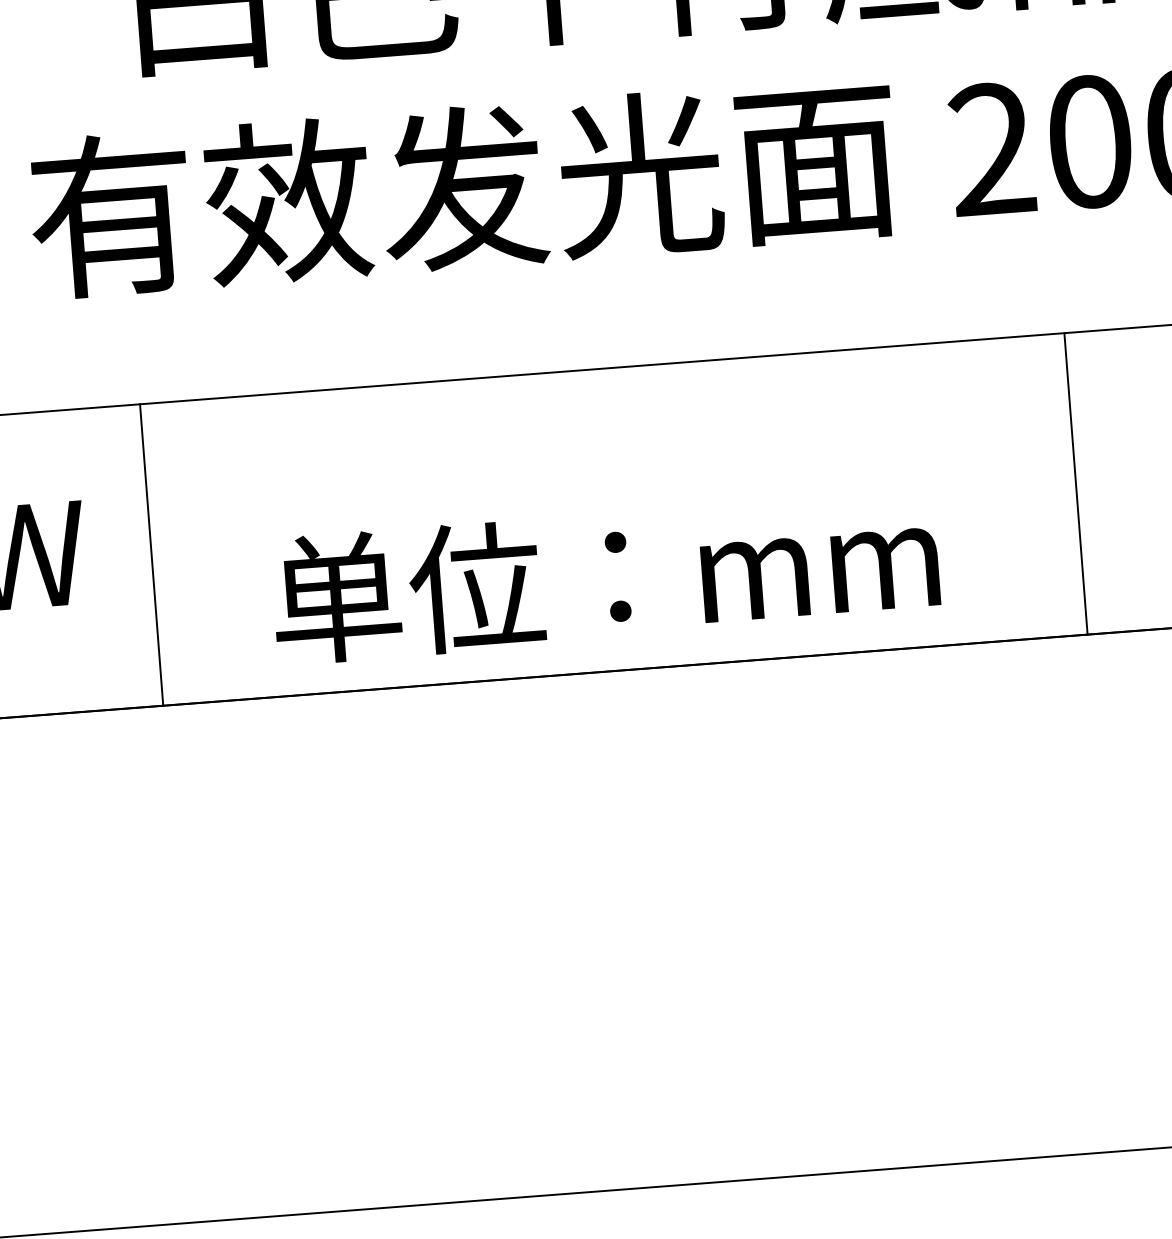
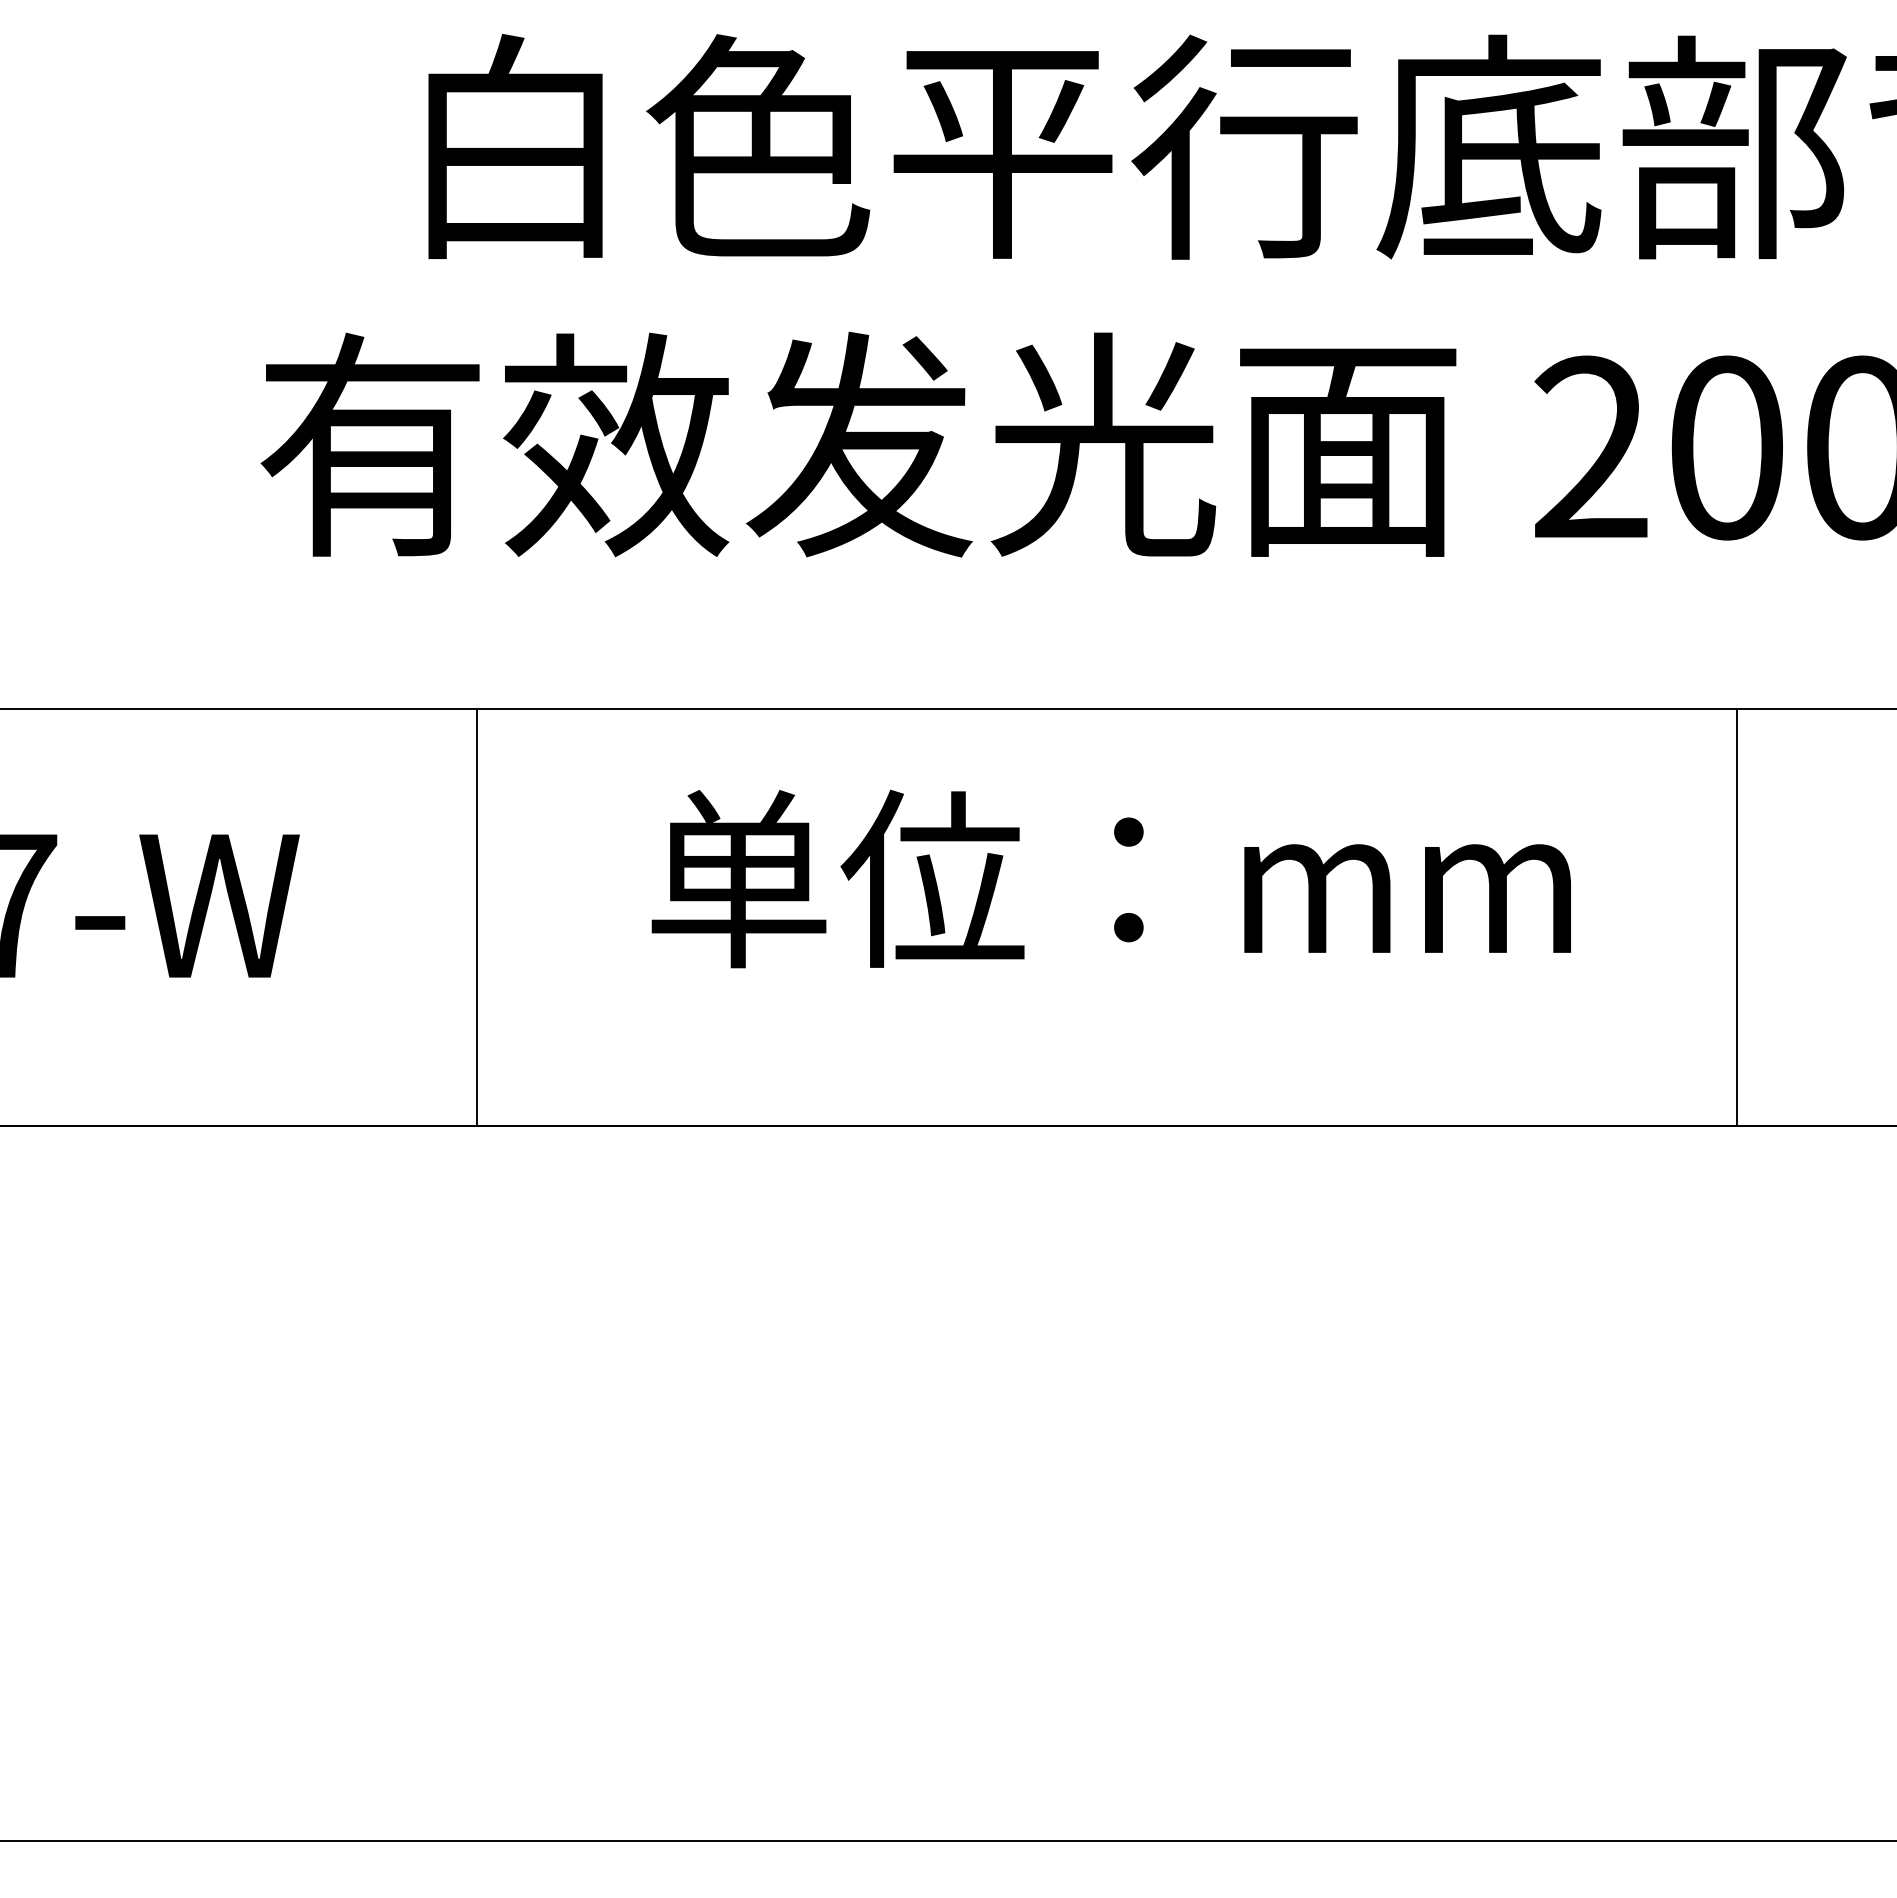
line: (1076, 483) -> (1737, 917), moved
line: (151, 555) -> (476, 917), moved
text: (604, 576) -> (1110, 878), moved

